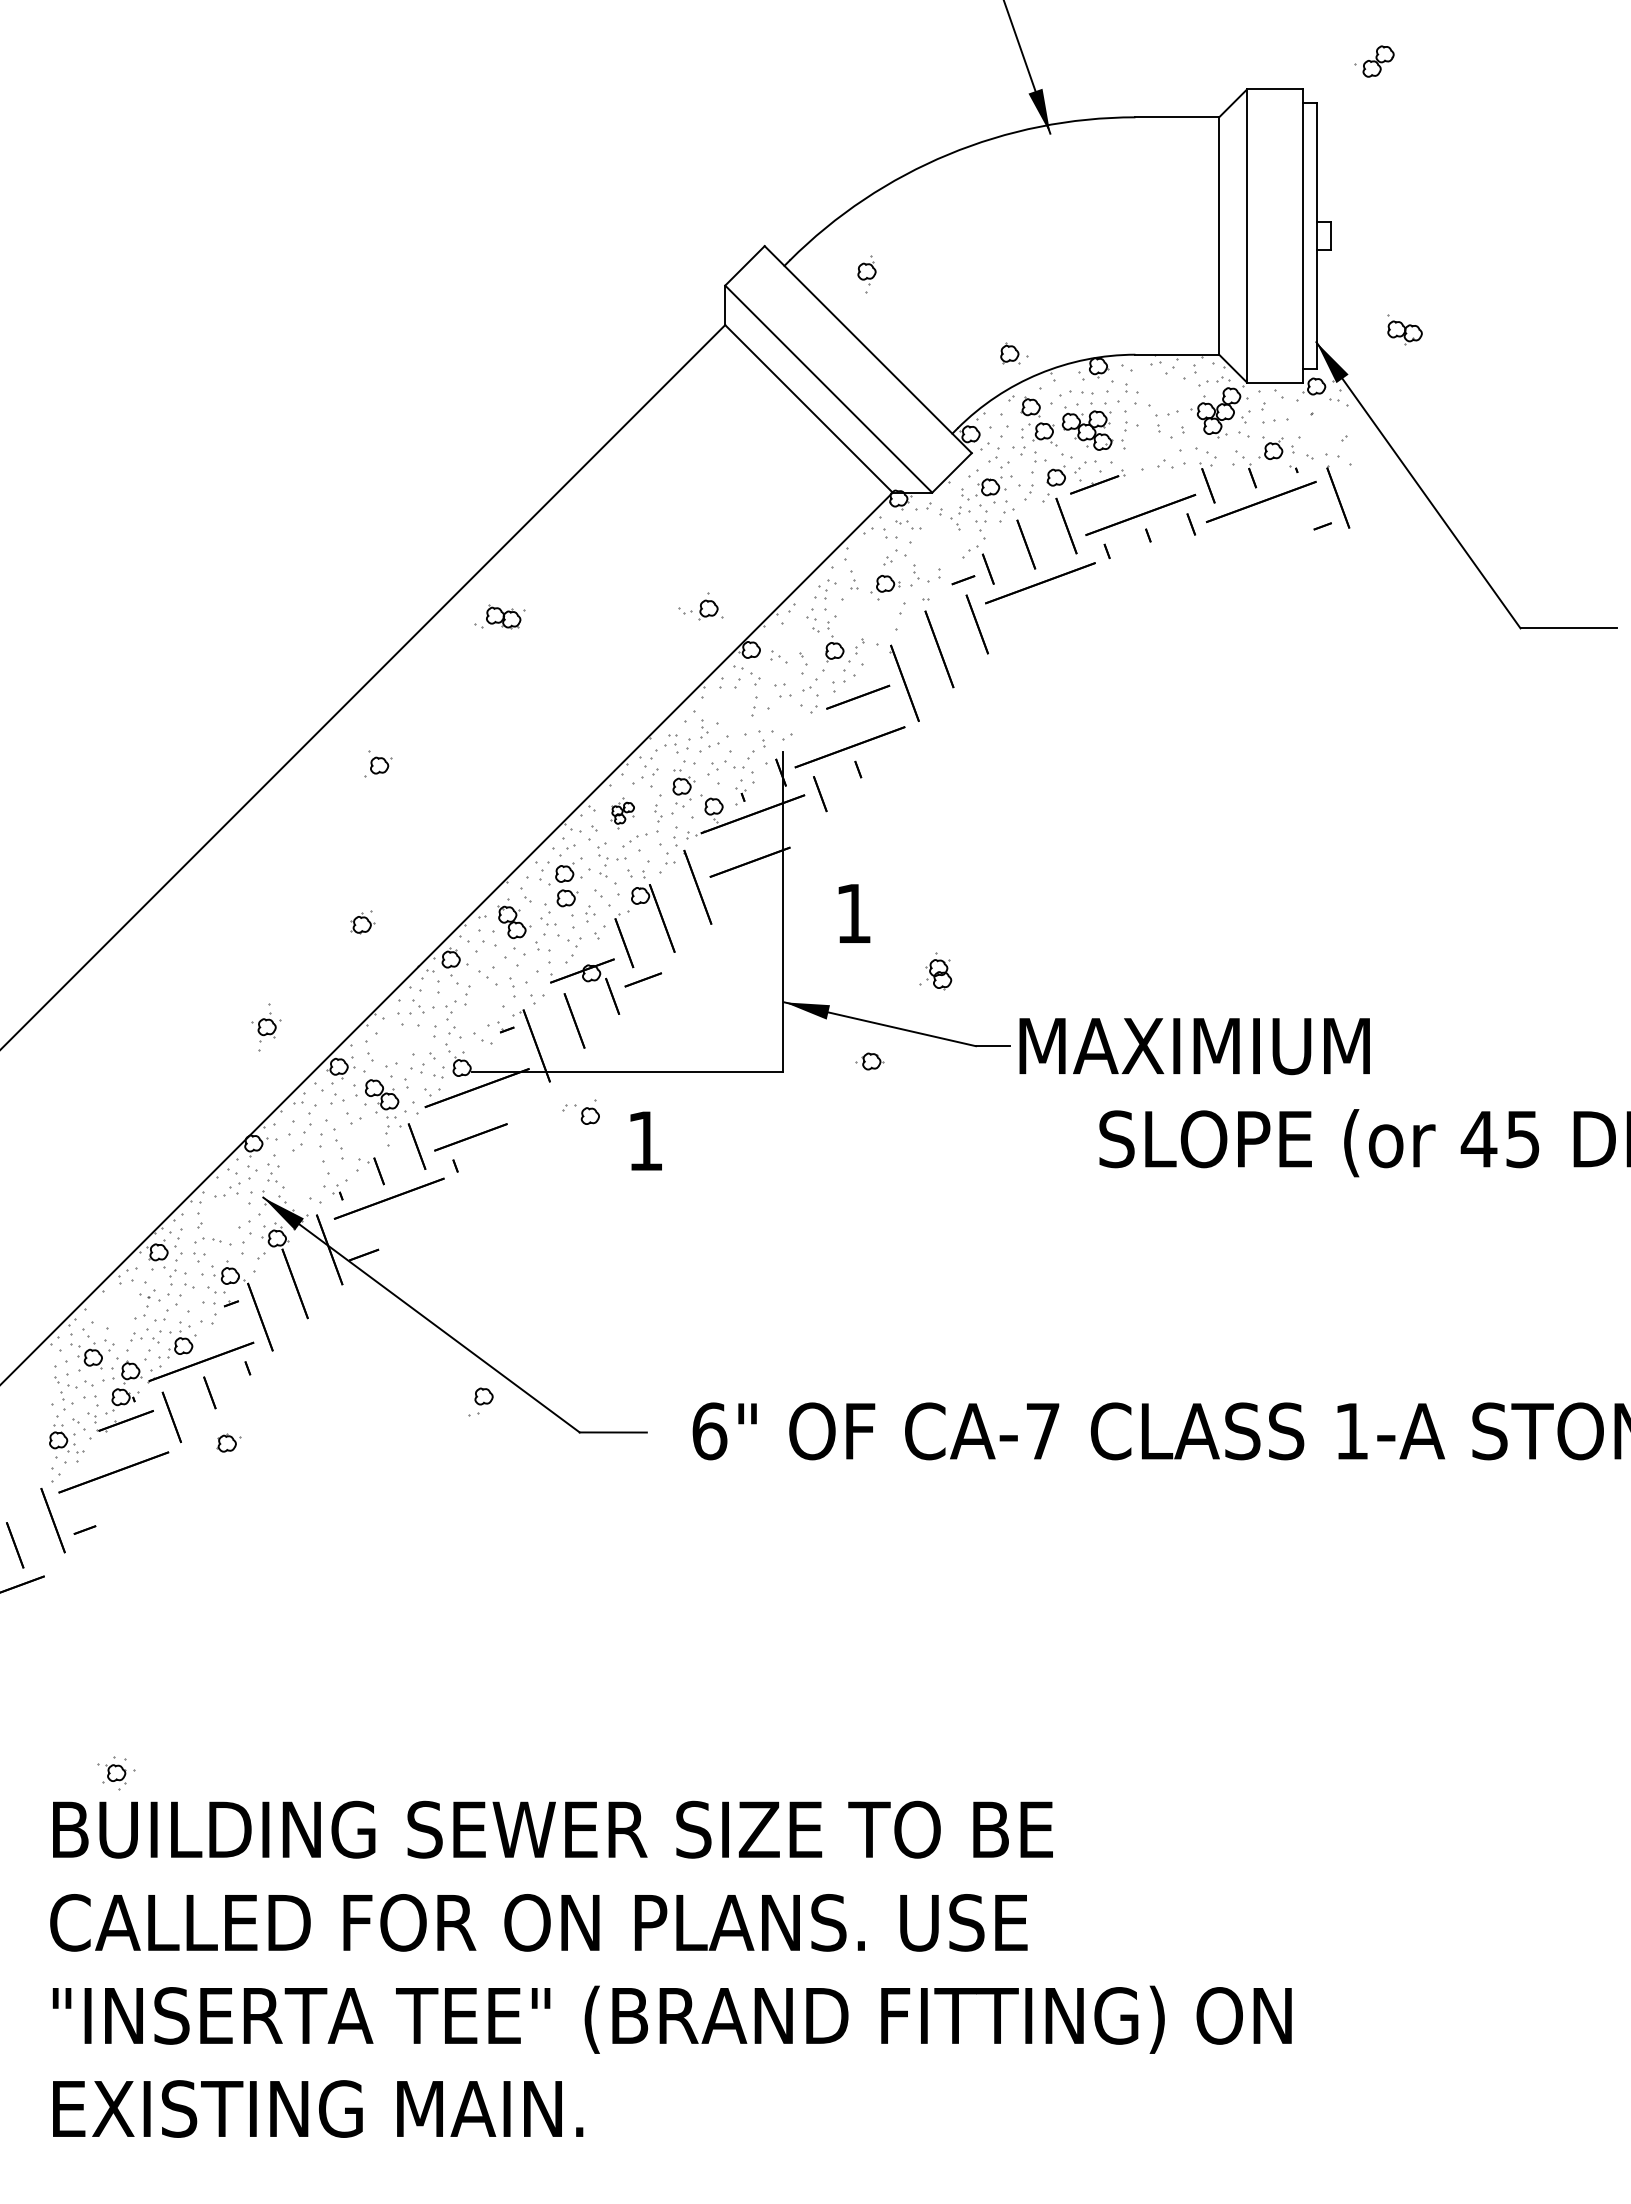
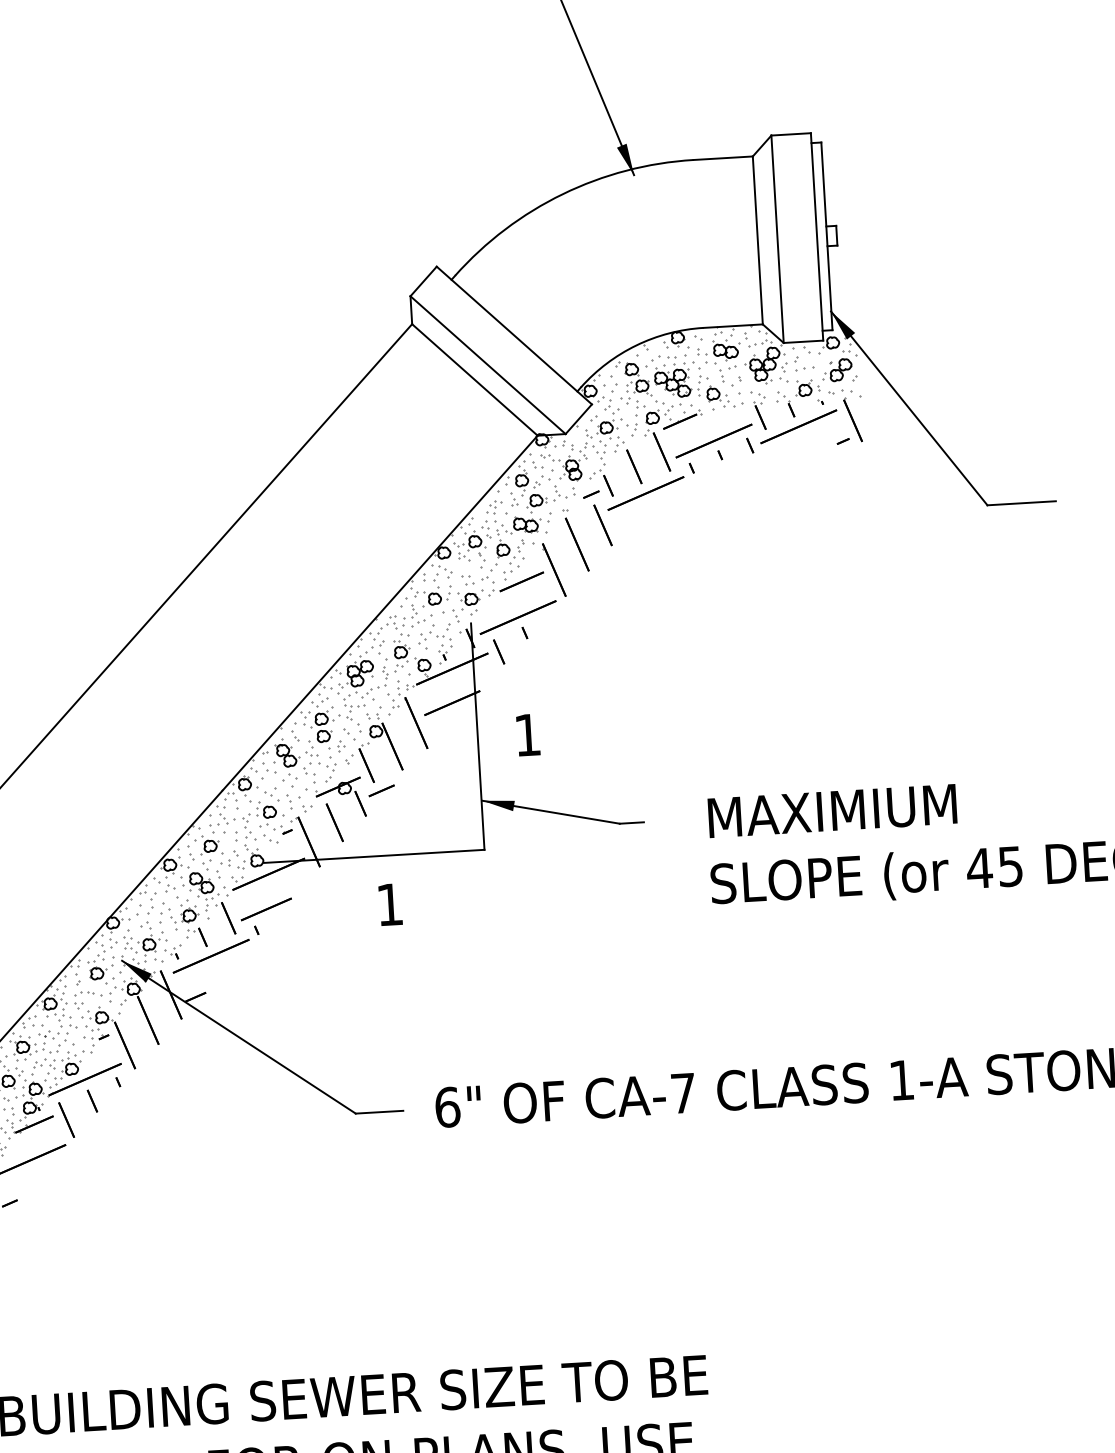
part: (1374, 61) -> (838, 370), moved
part: (866, 274) -> (521, 482), moved
part: (1404, 329) -> (725, 349), moved
part: (1014, 353) -> (716, 393), moved
part: (700, 606) -> (469, 540), moved
part: (499, 616) -> (522, 524), moved
part: (378, 763) -> (209, 844), moved
part: (622, 813) -> (360, 673), size x1.67
part: (362, 922) -> (189, 914), moved
part: (935, 971) -> (569, 468), moved
part: (266, 1027) -> (148, 944), moved
text: (1194, 1046) -> (832, 811), moved
part: (869, 1061) -> (469, 599), moved
part: (580, 1111) -> (427, 596), moved
part: (480, 1401) -> (267, 815), moved
part: (228, 1442) -> (98, 972), moved
part: (116, 1773) -> (23, 1047), moved

